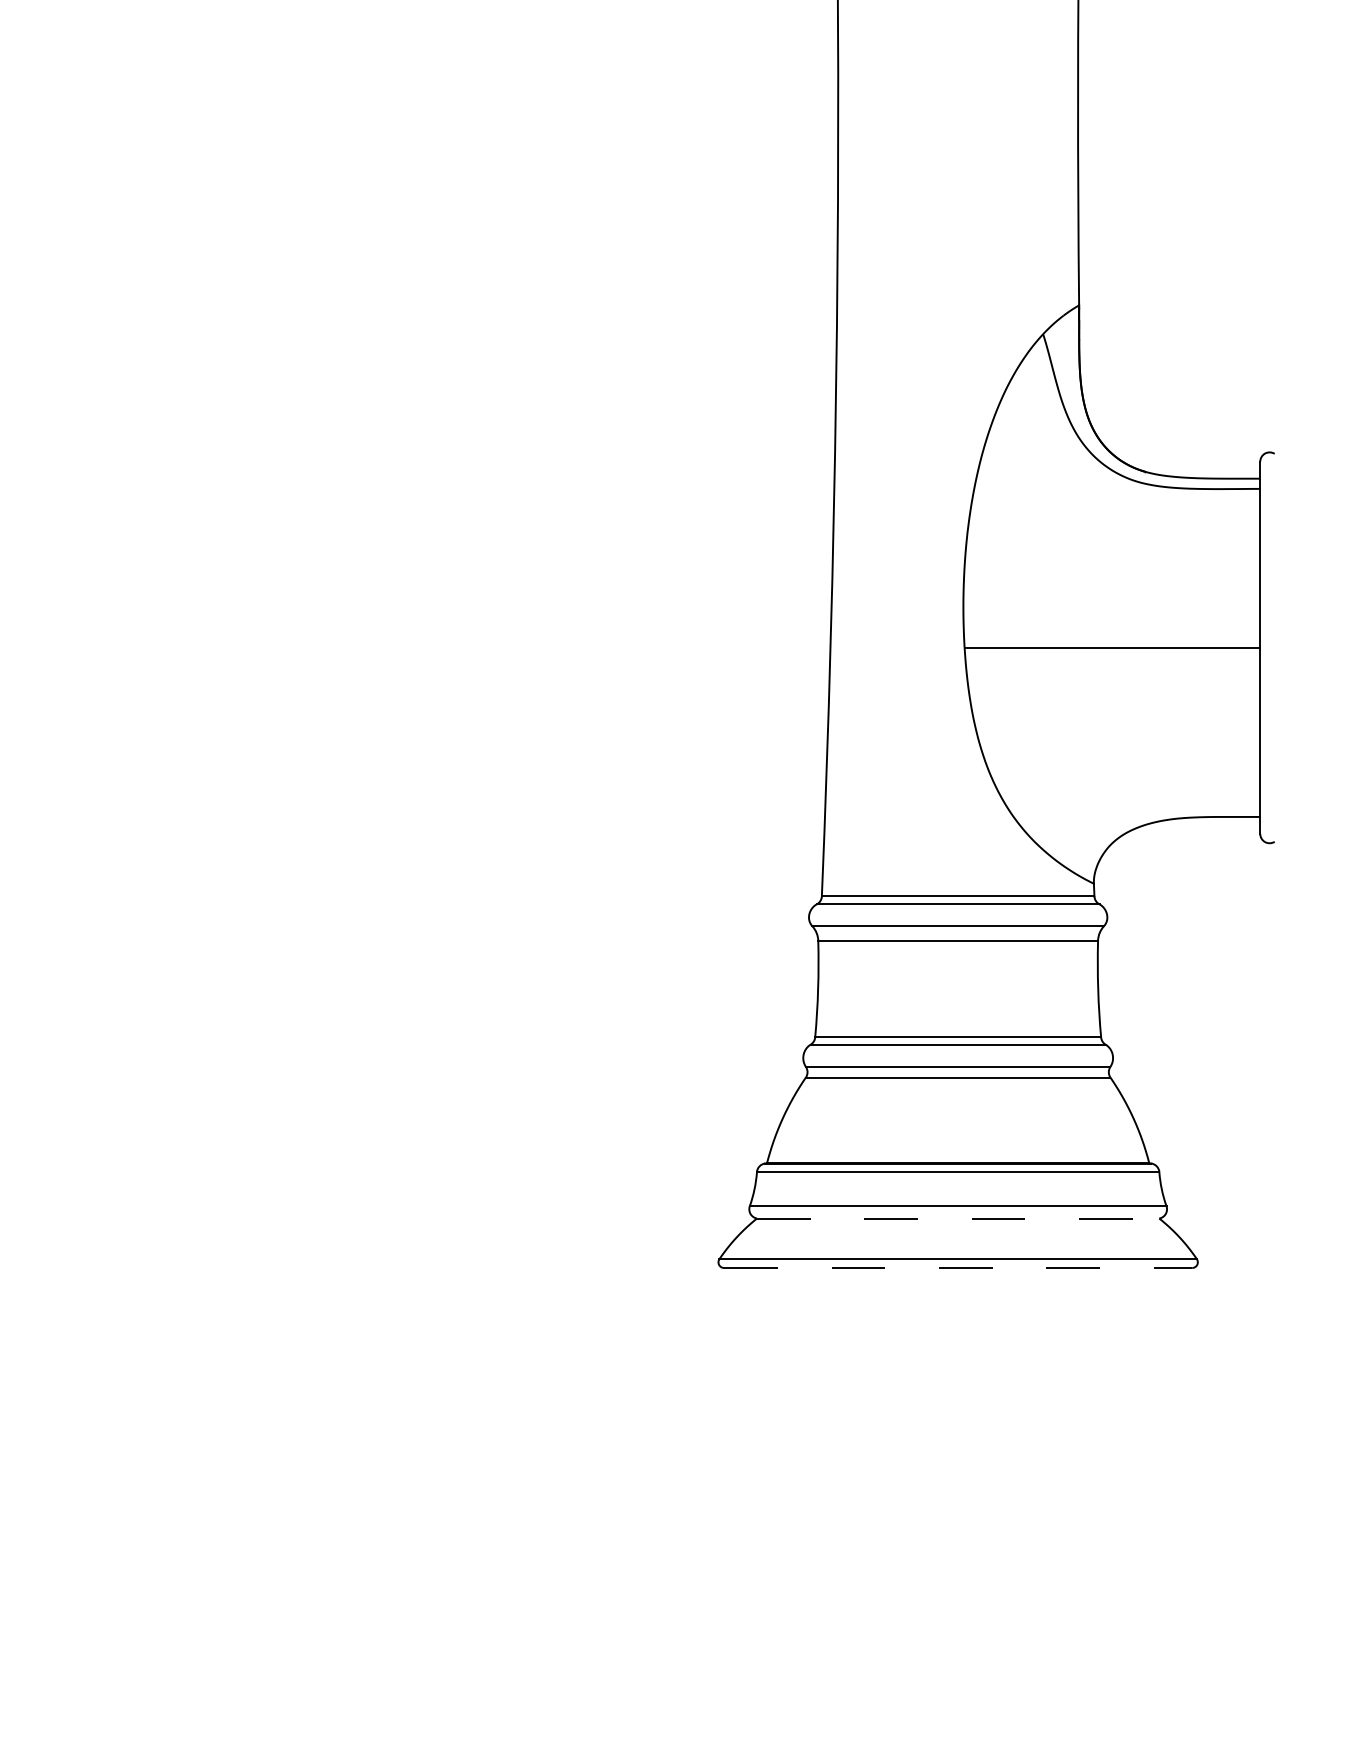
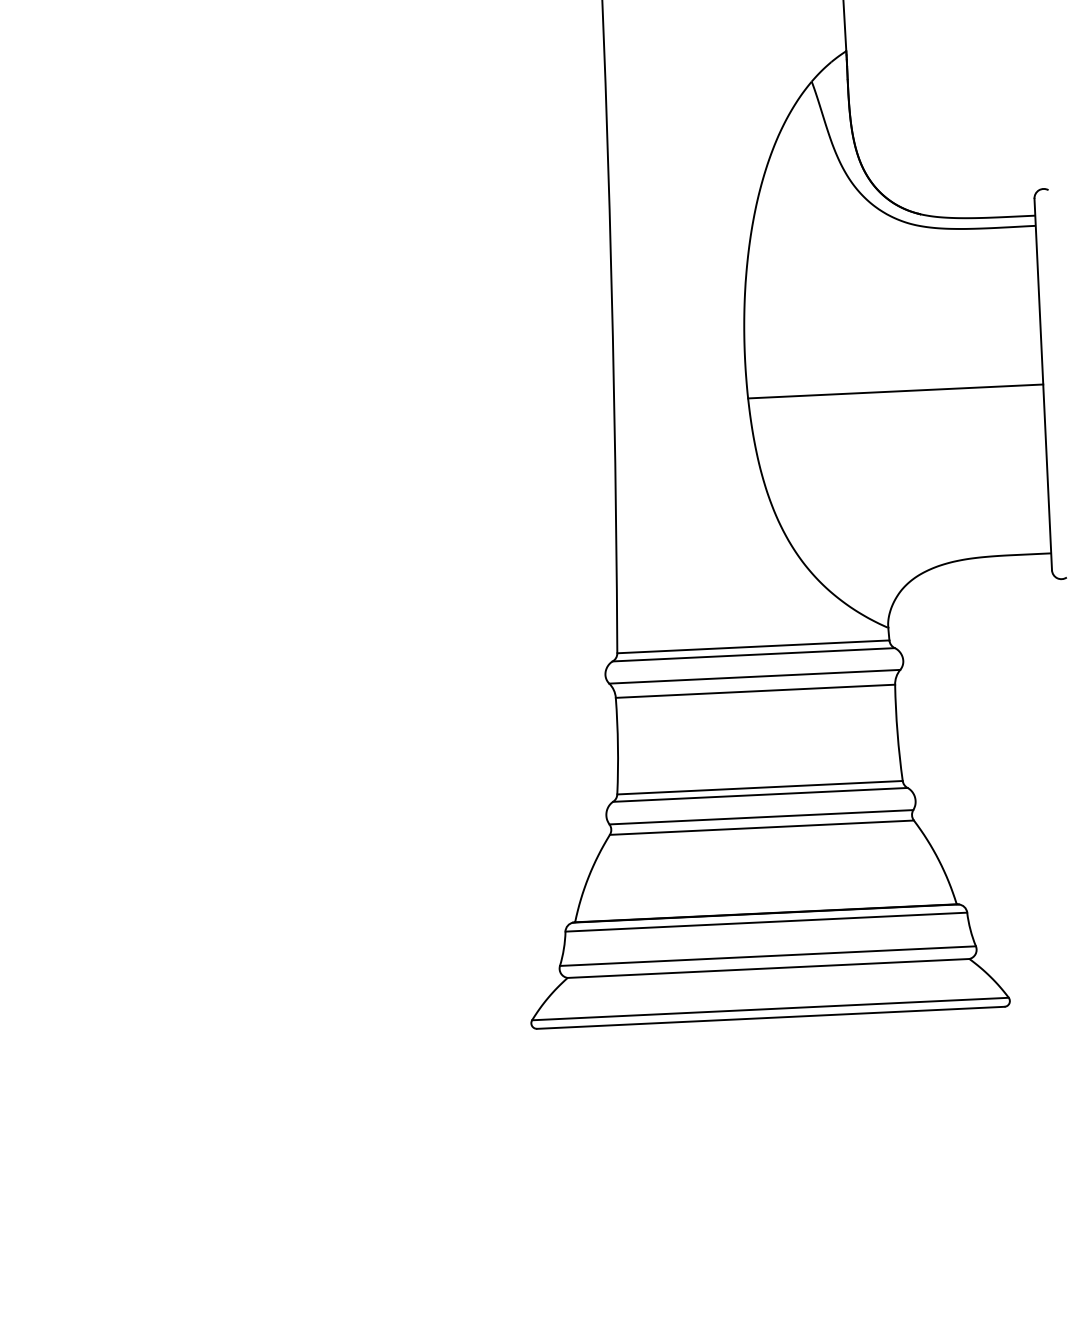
line: (958, 1218) -> (768, 968), dashed -> solid
line: (958, 1267) -> (771, 1017), dashed -> solid

